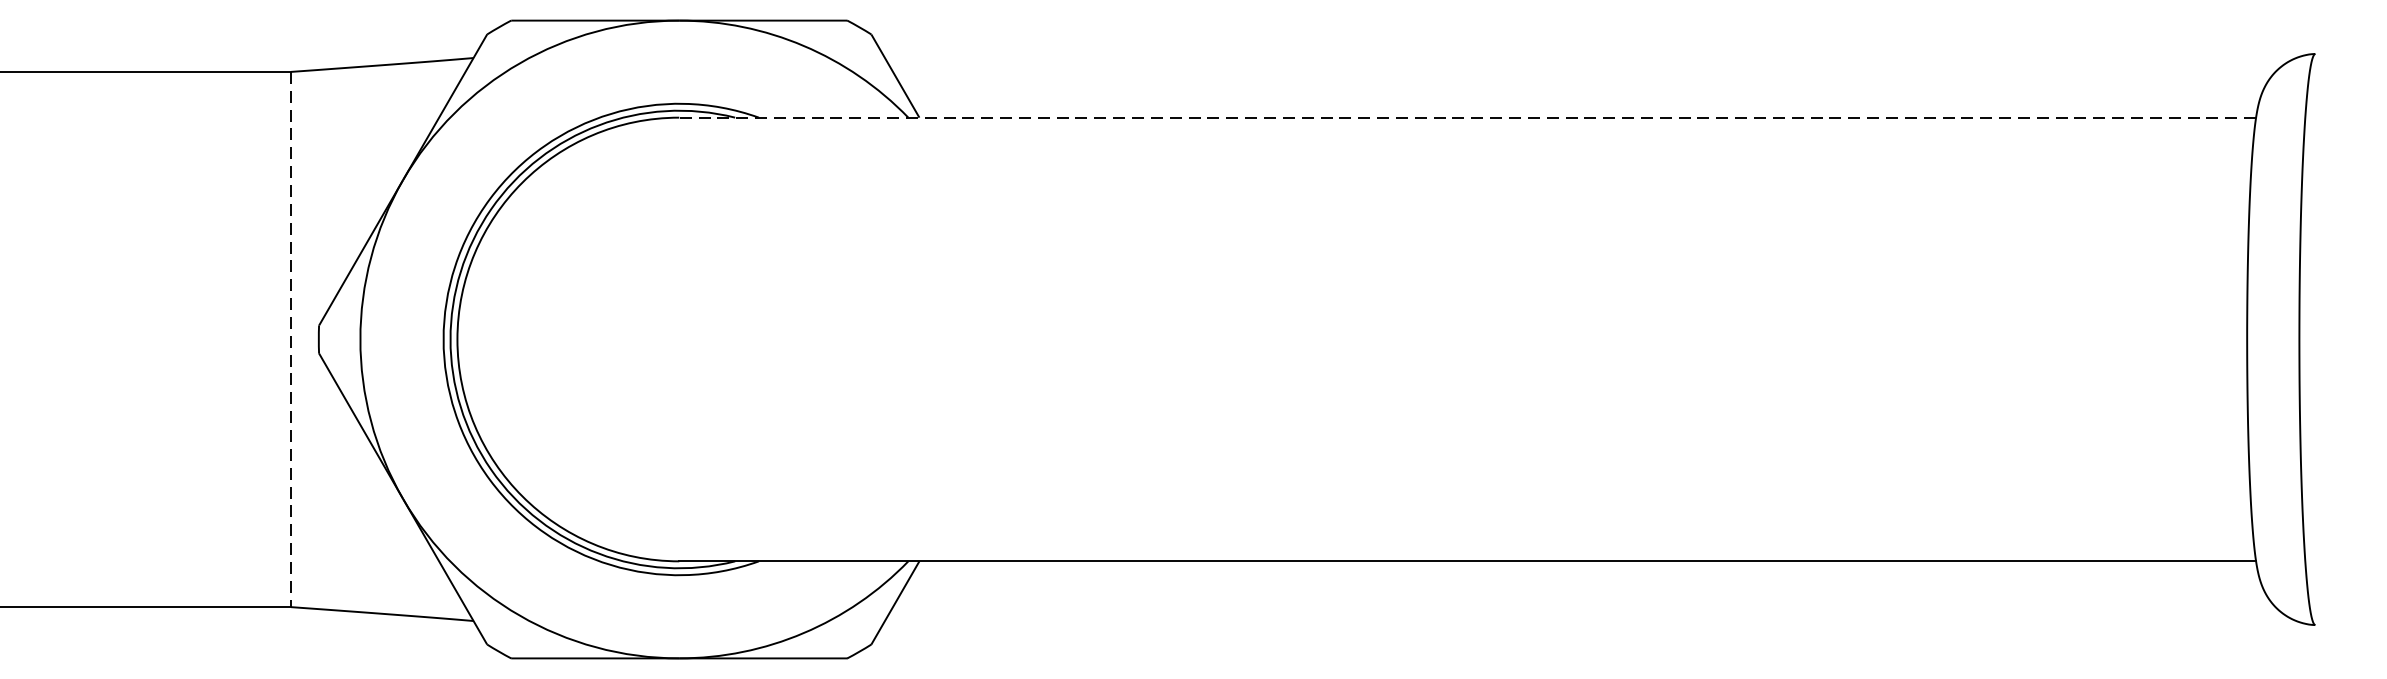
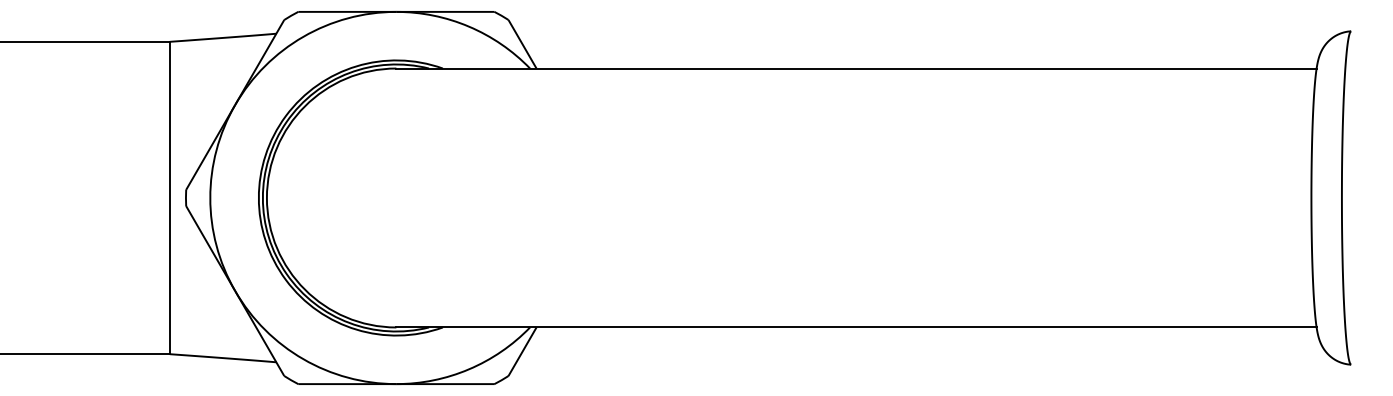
line: (1467, 117) -> (856, 68), dashed -> solid
line: (290, 340) -> (169, 198), dashed -> solid

